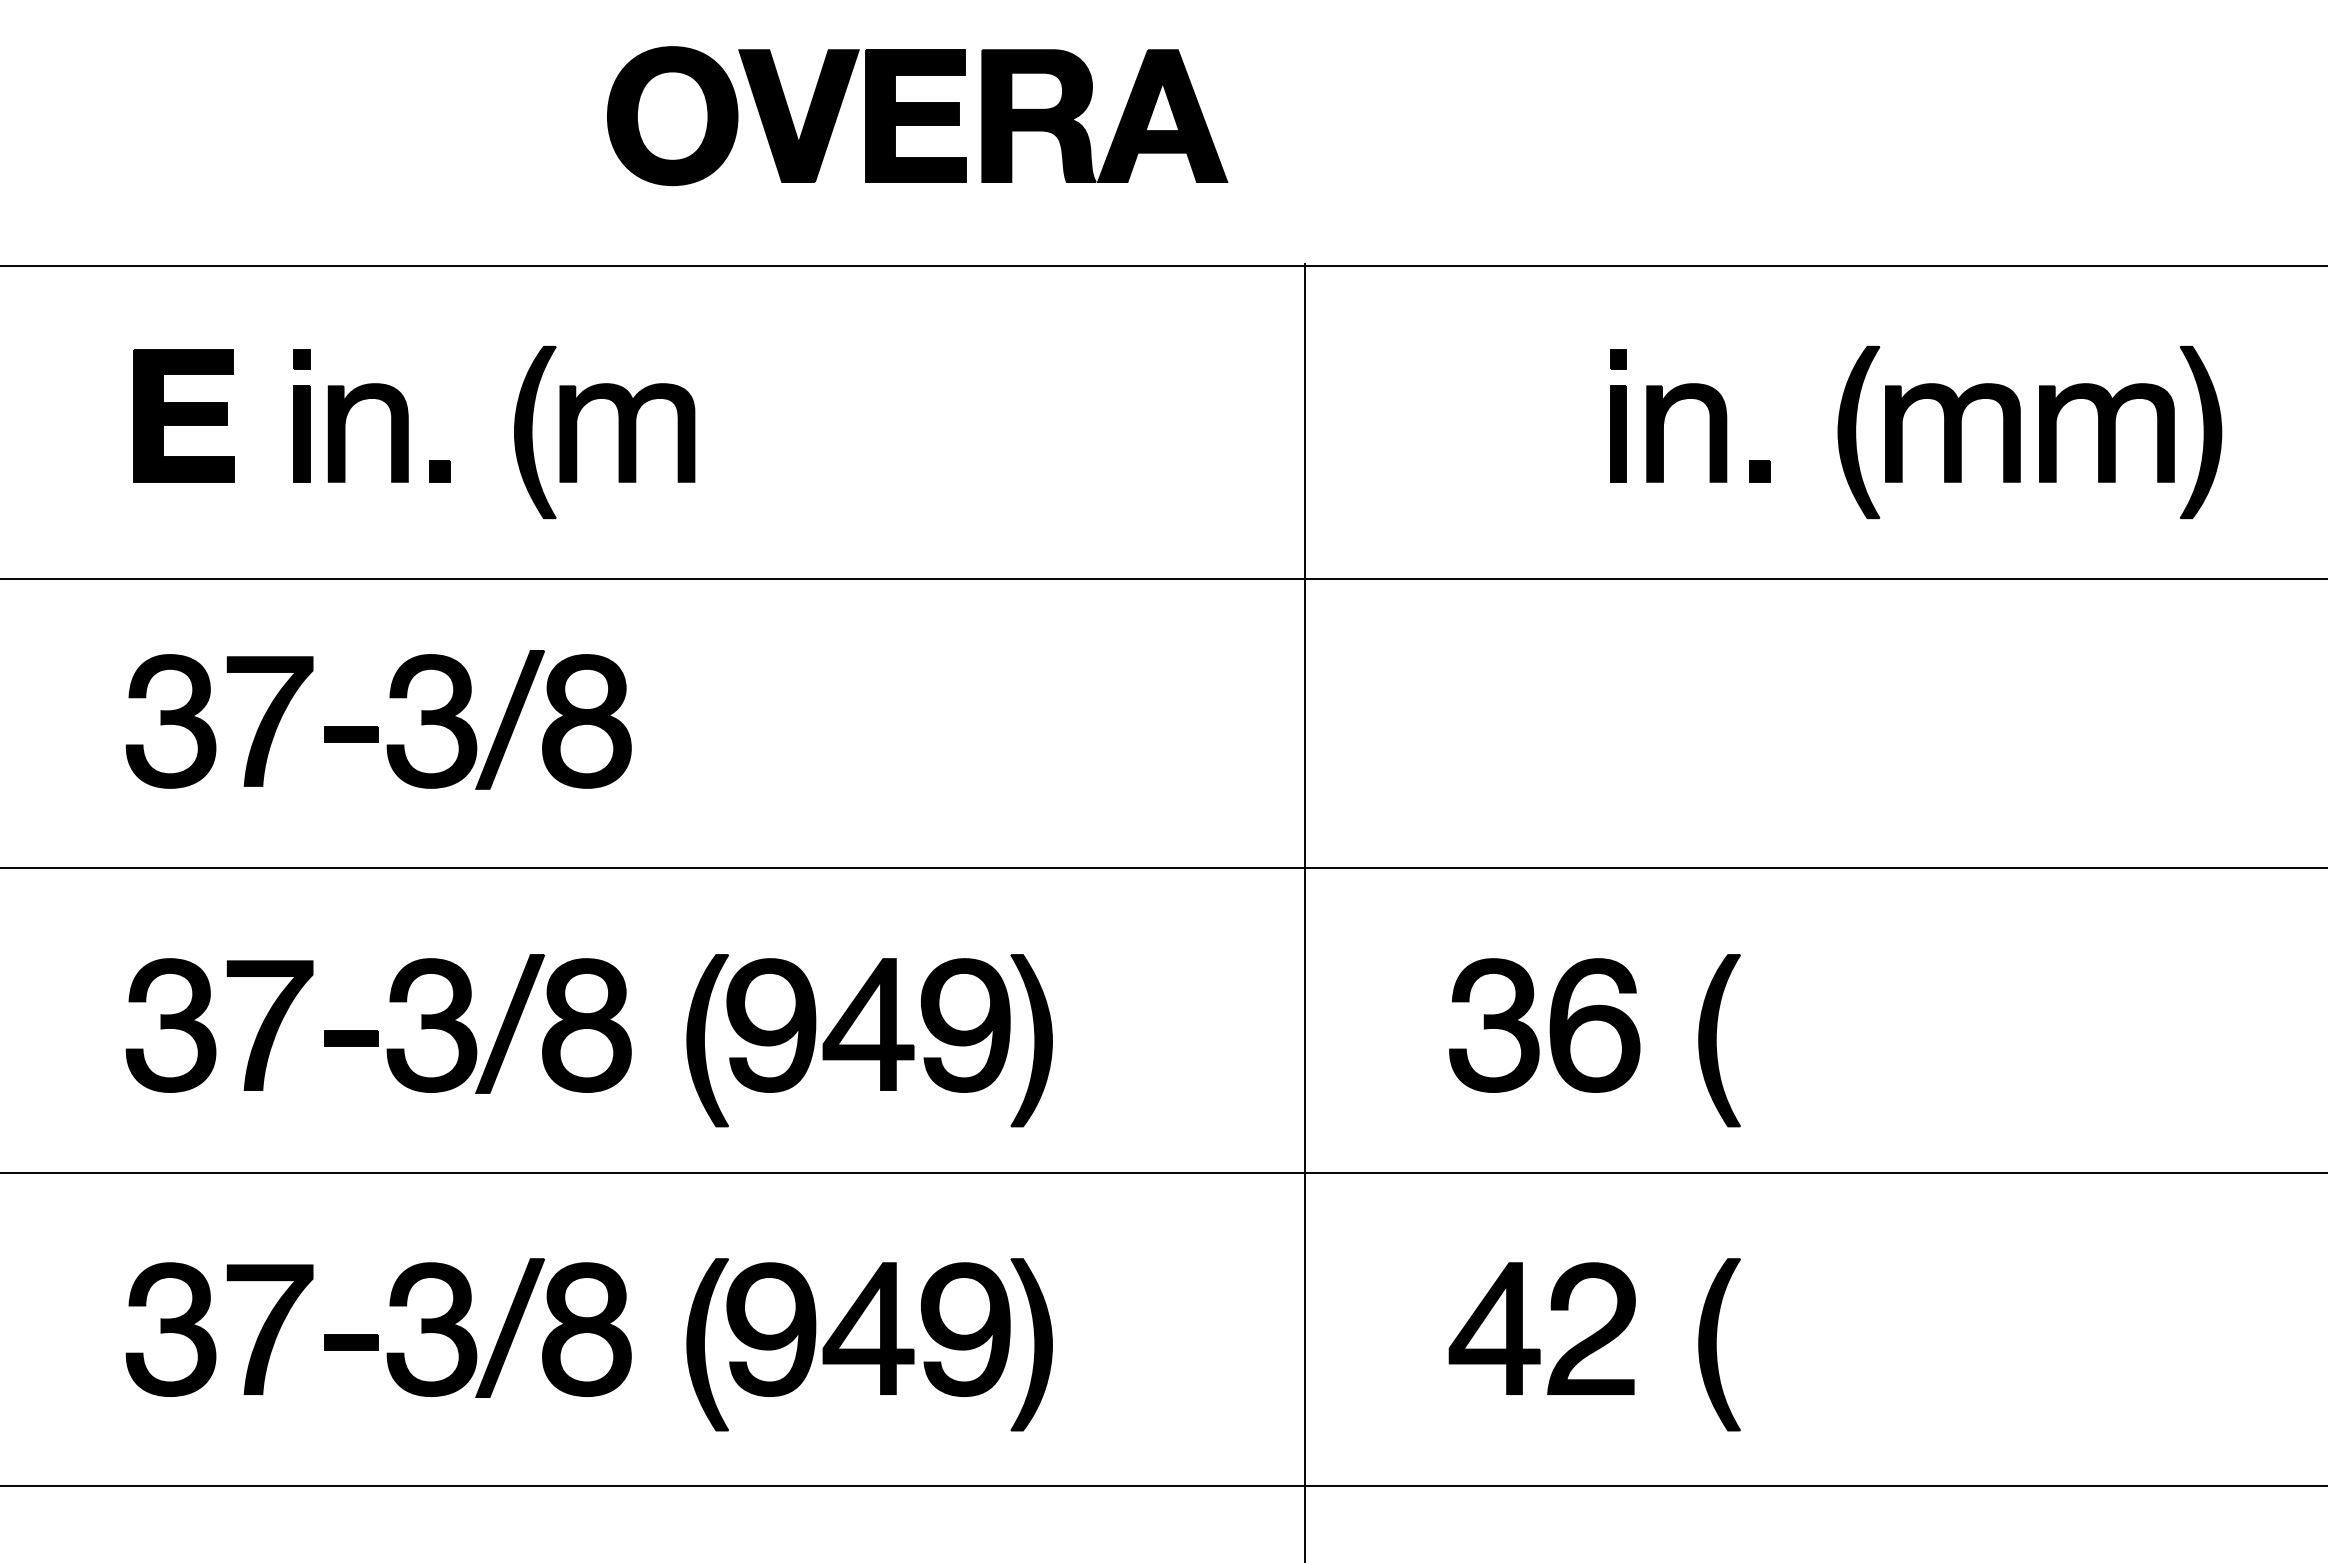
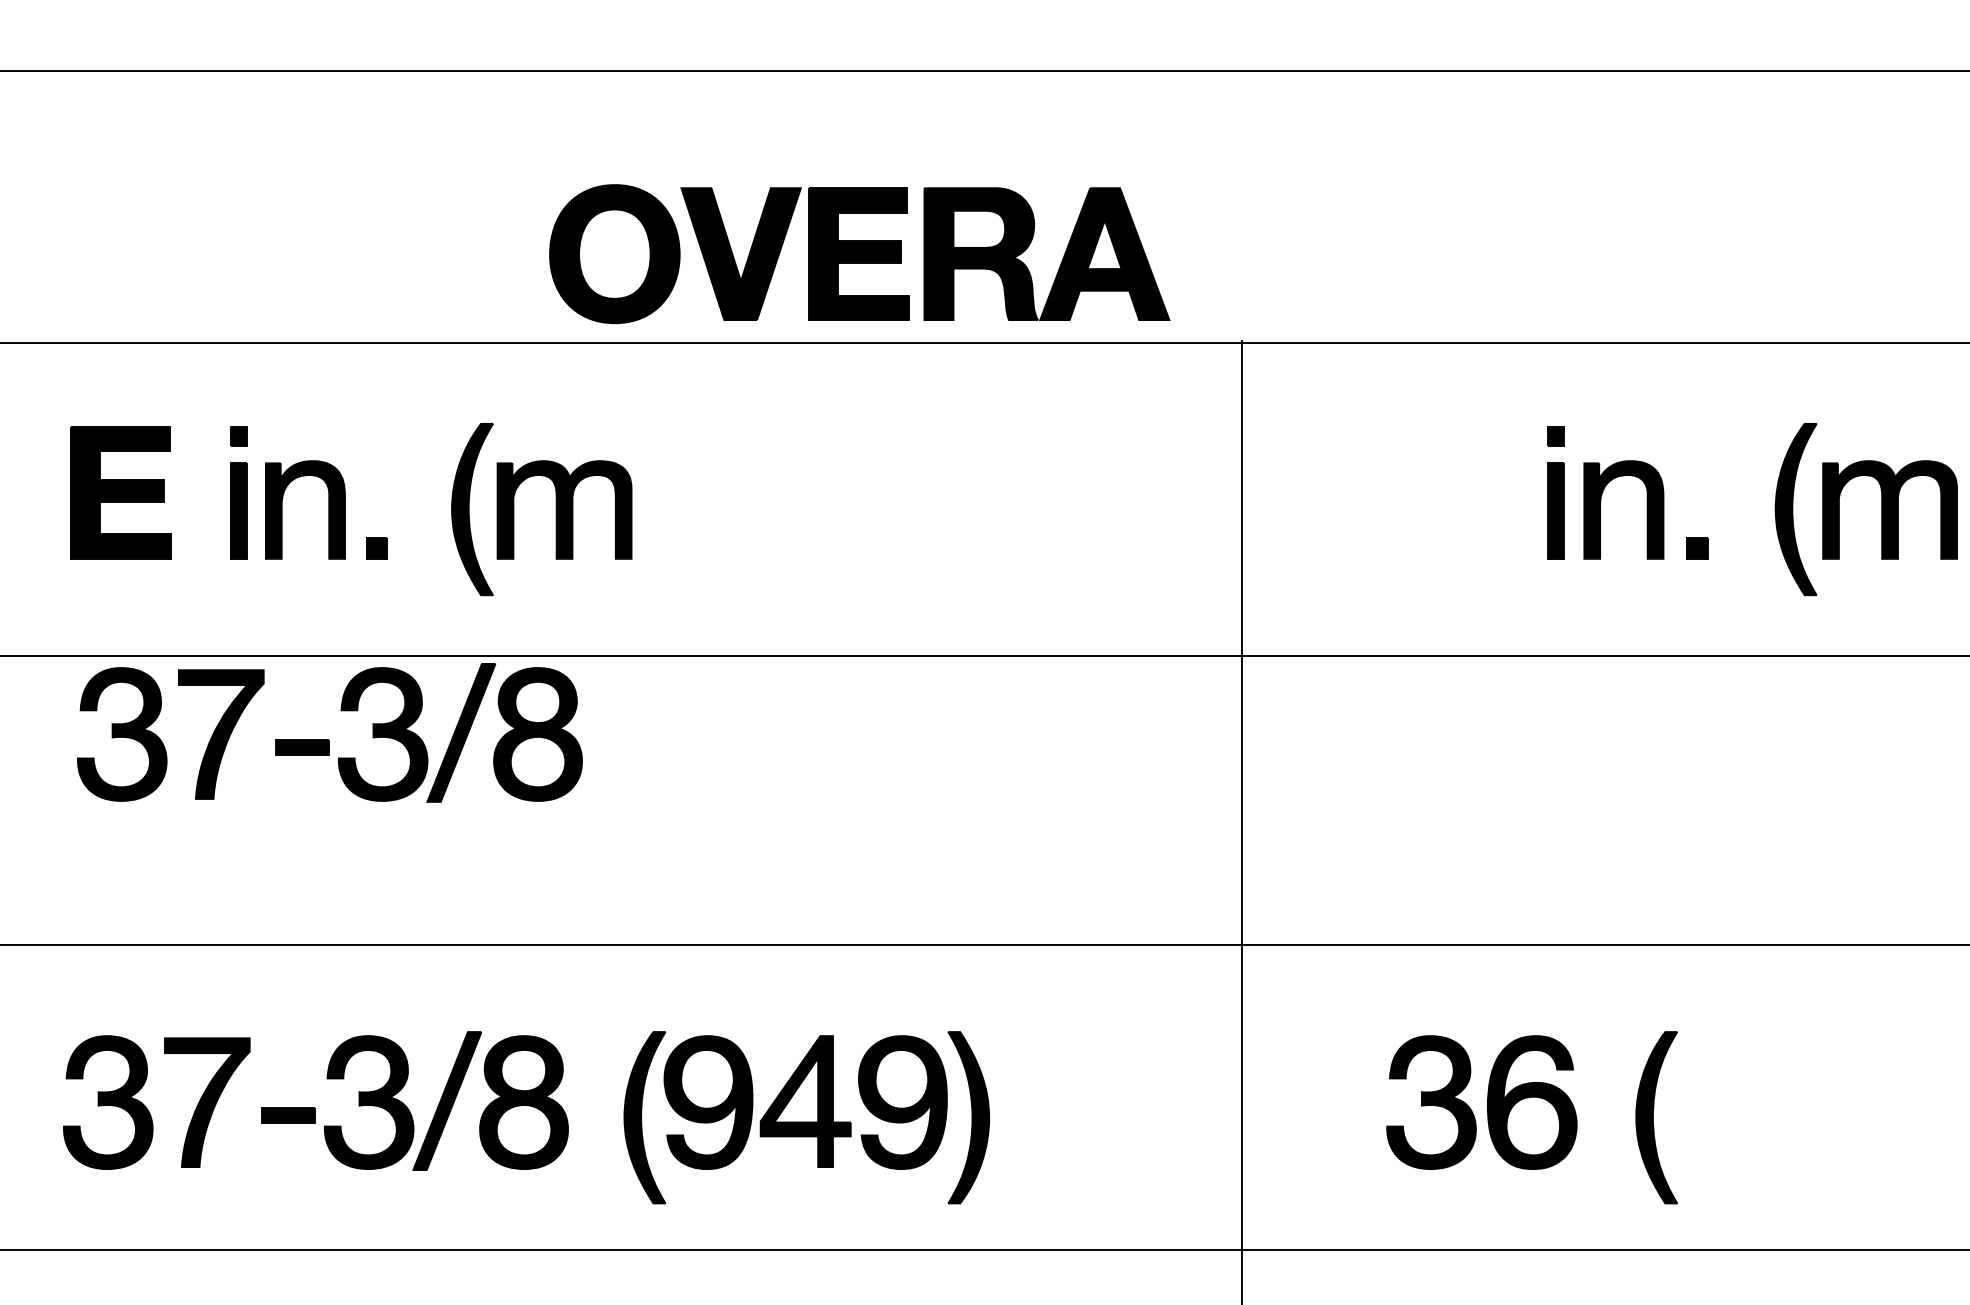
part: (917, 116) -> (859, 254), moved
part: (377, 726) -> (328, 739), moved

